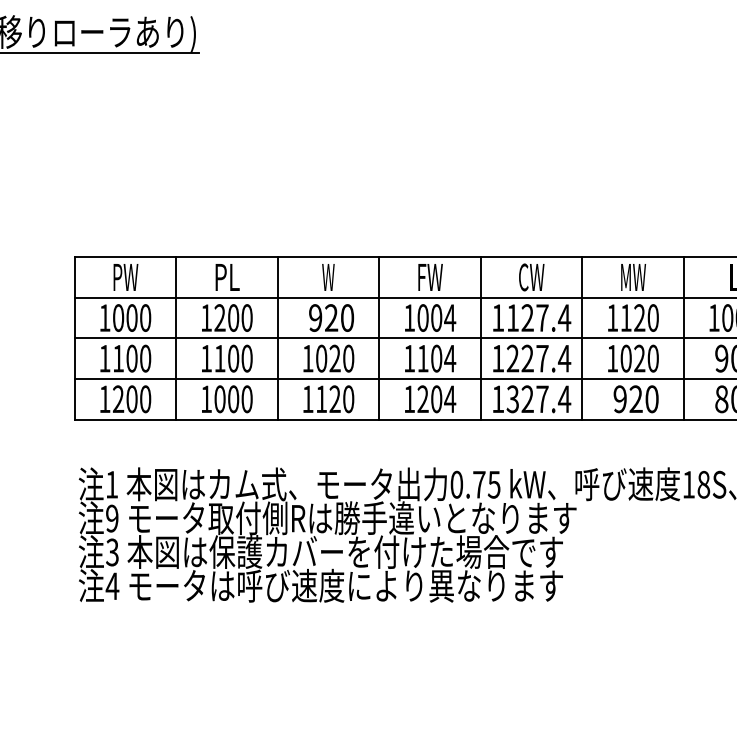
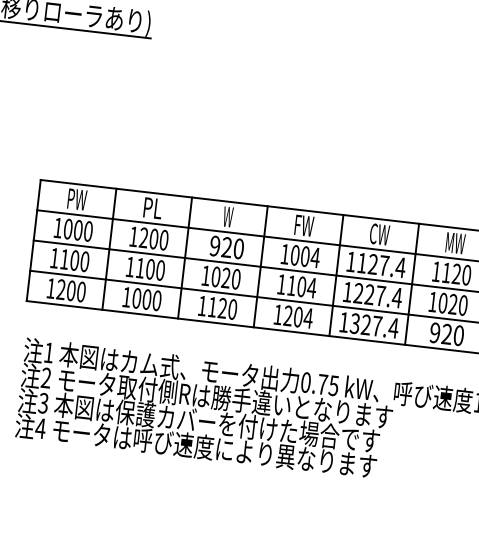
text: (112, 518) -> (46, 378), 9 -> 2

